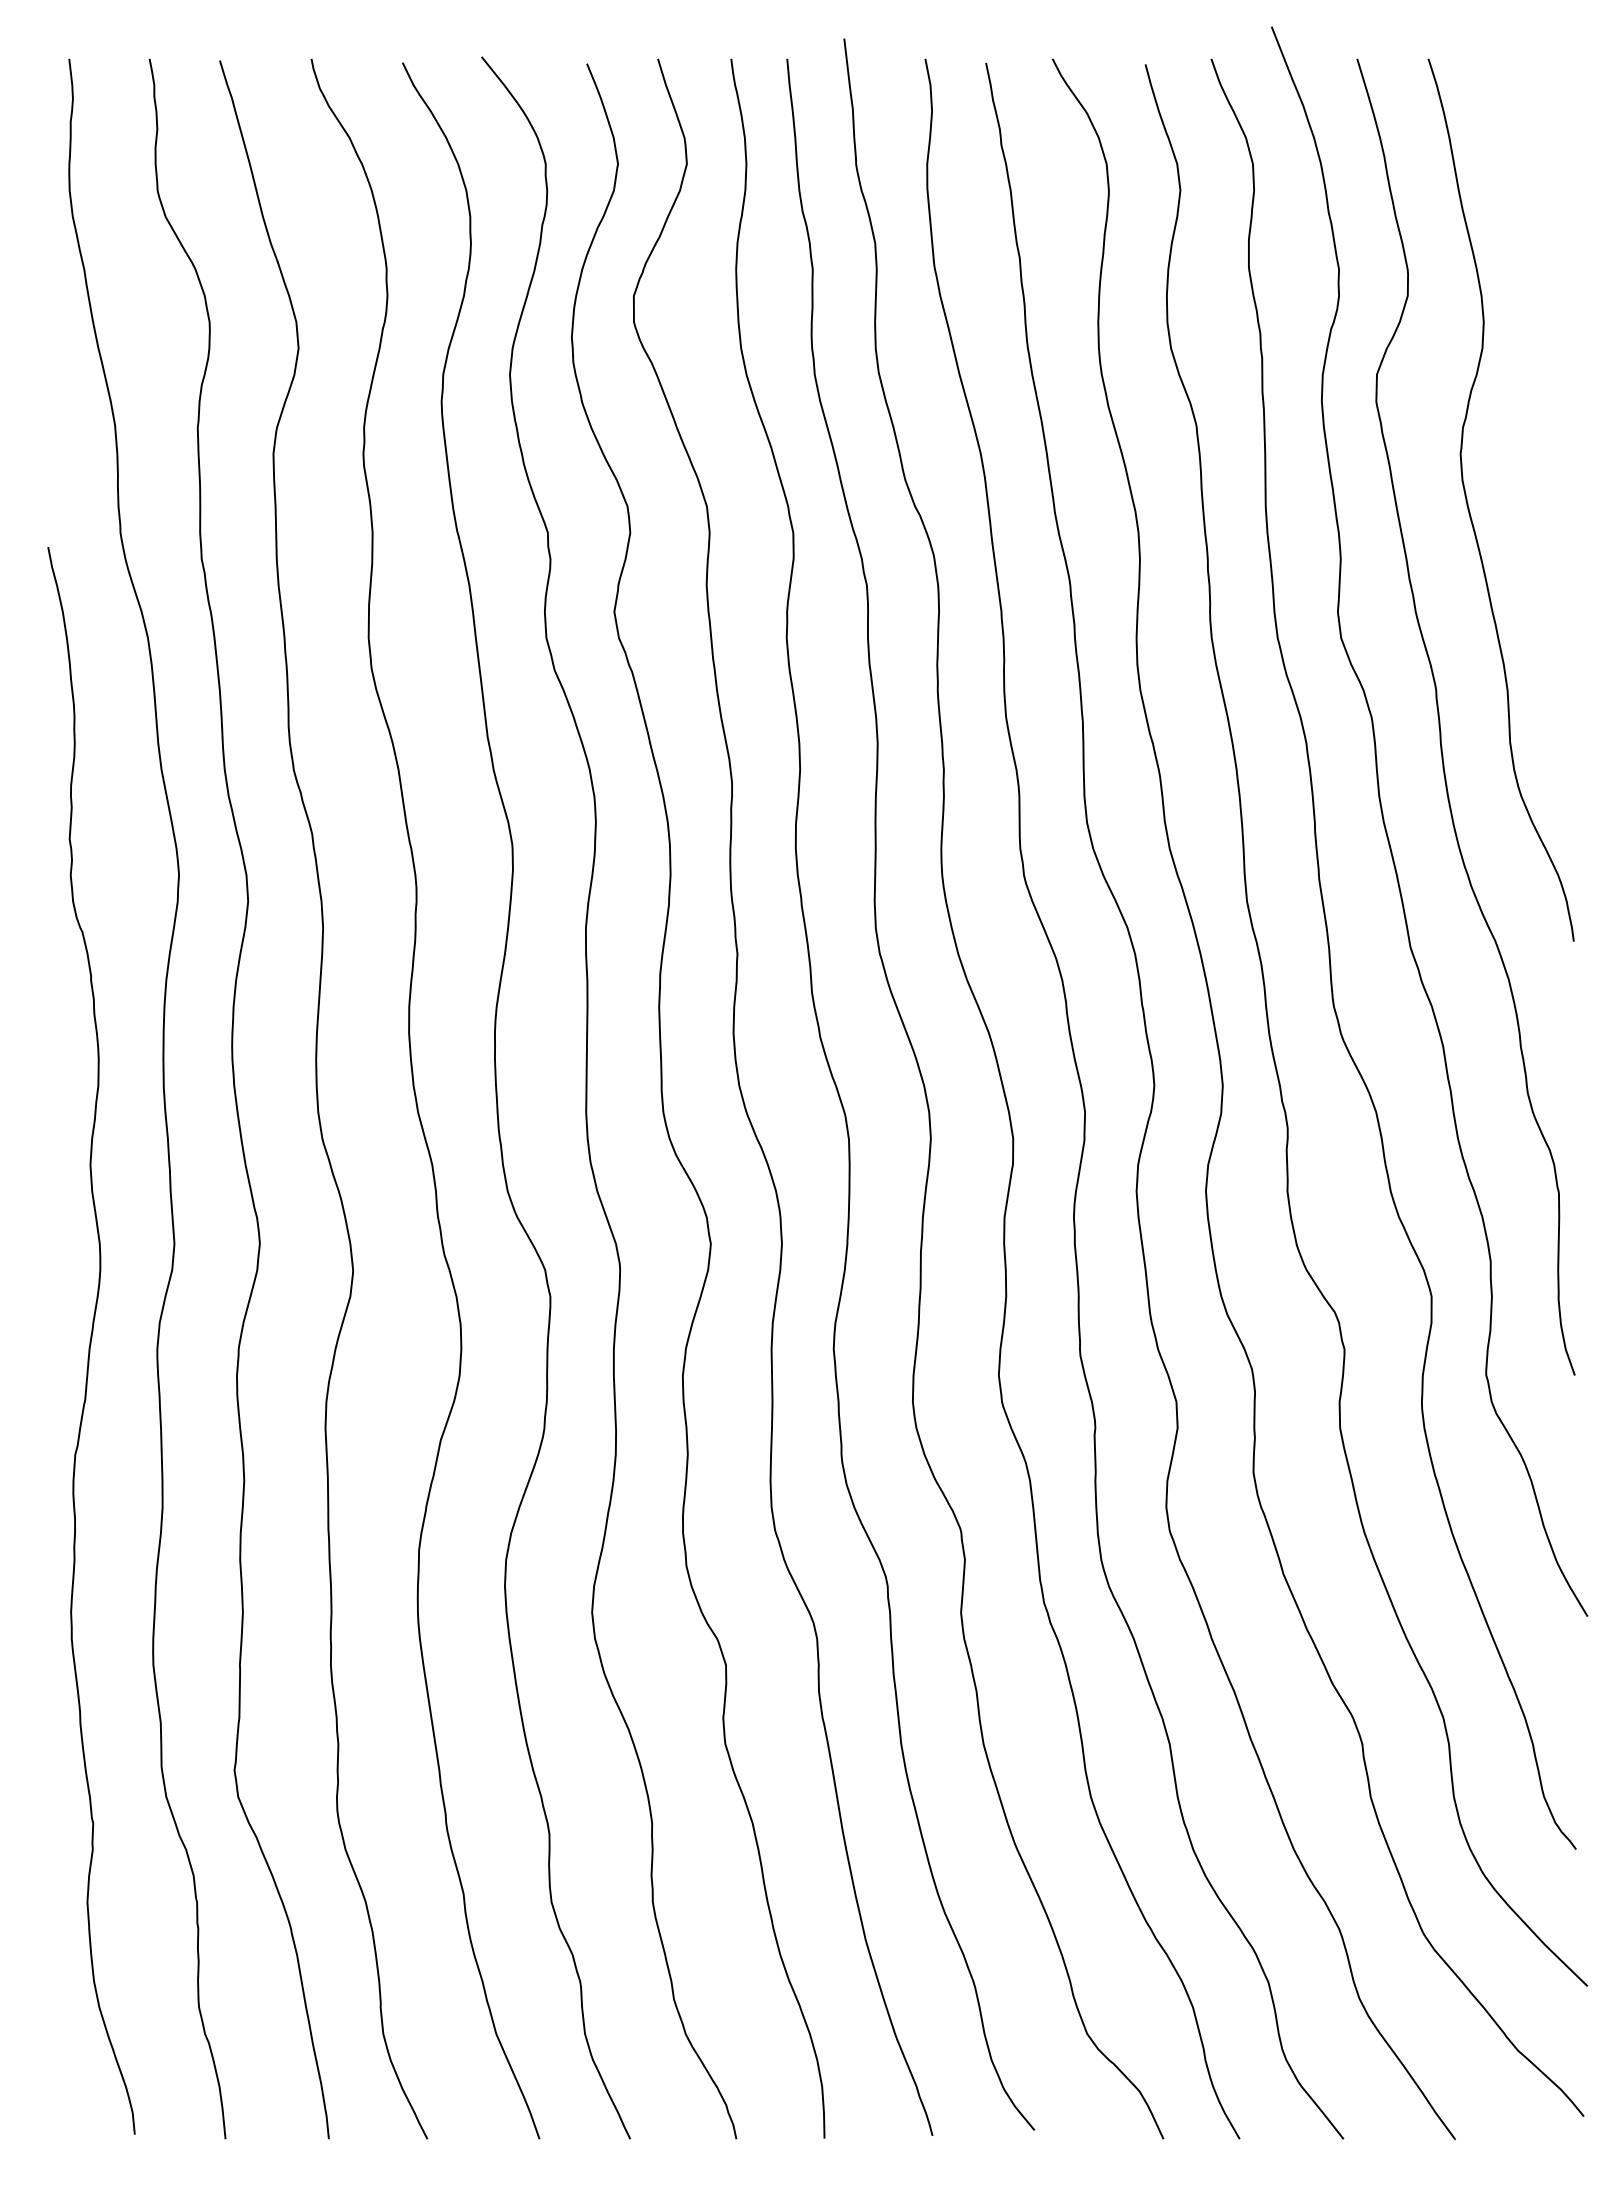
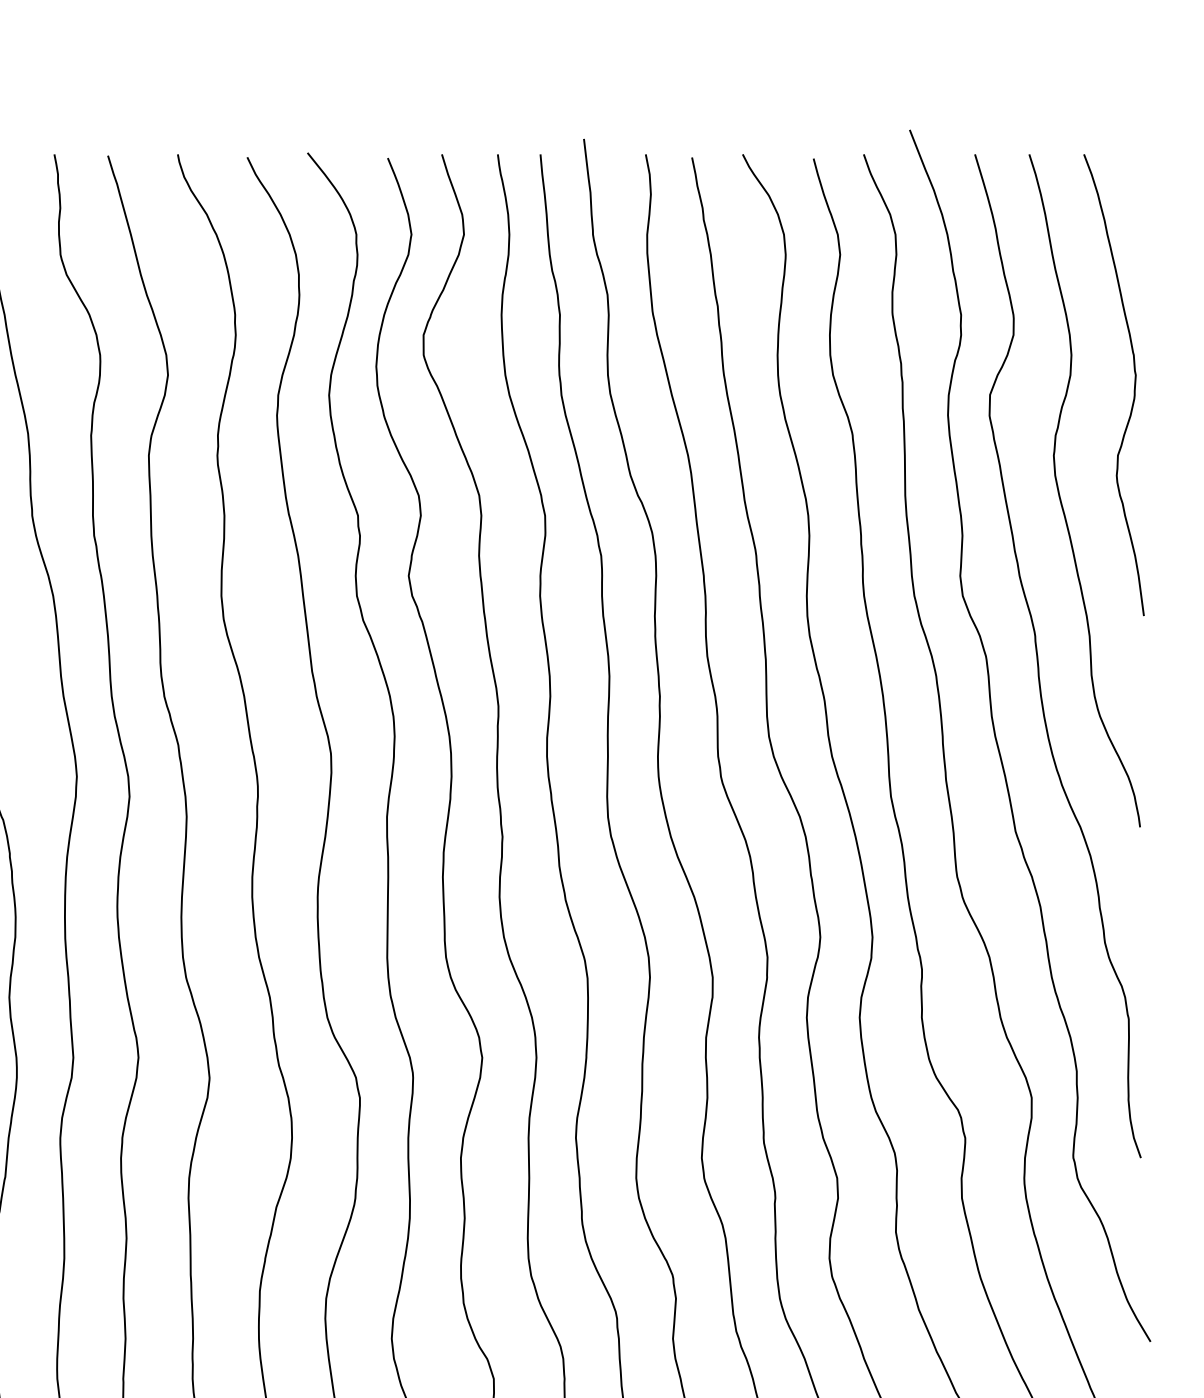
curve: (1565, 368) -> (1133, 390), added

